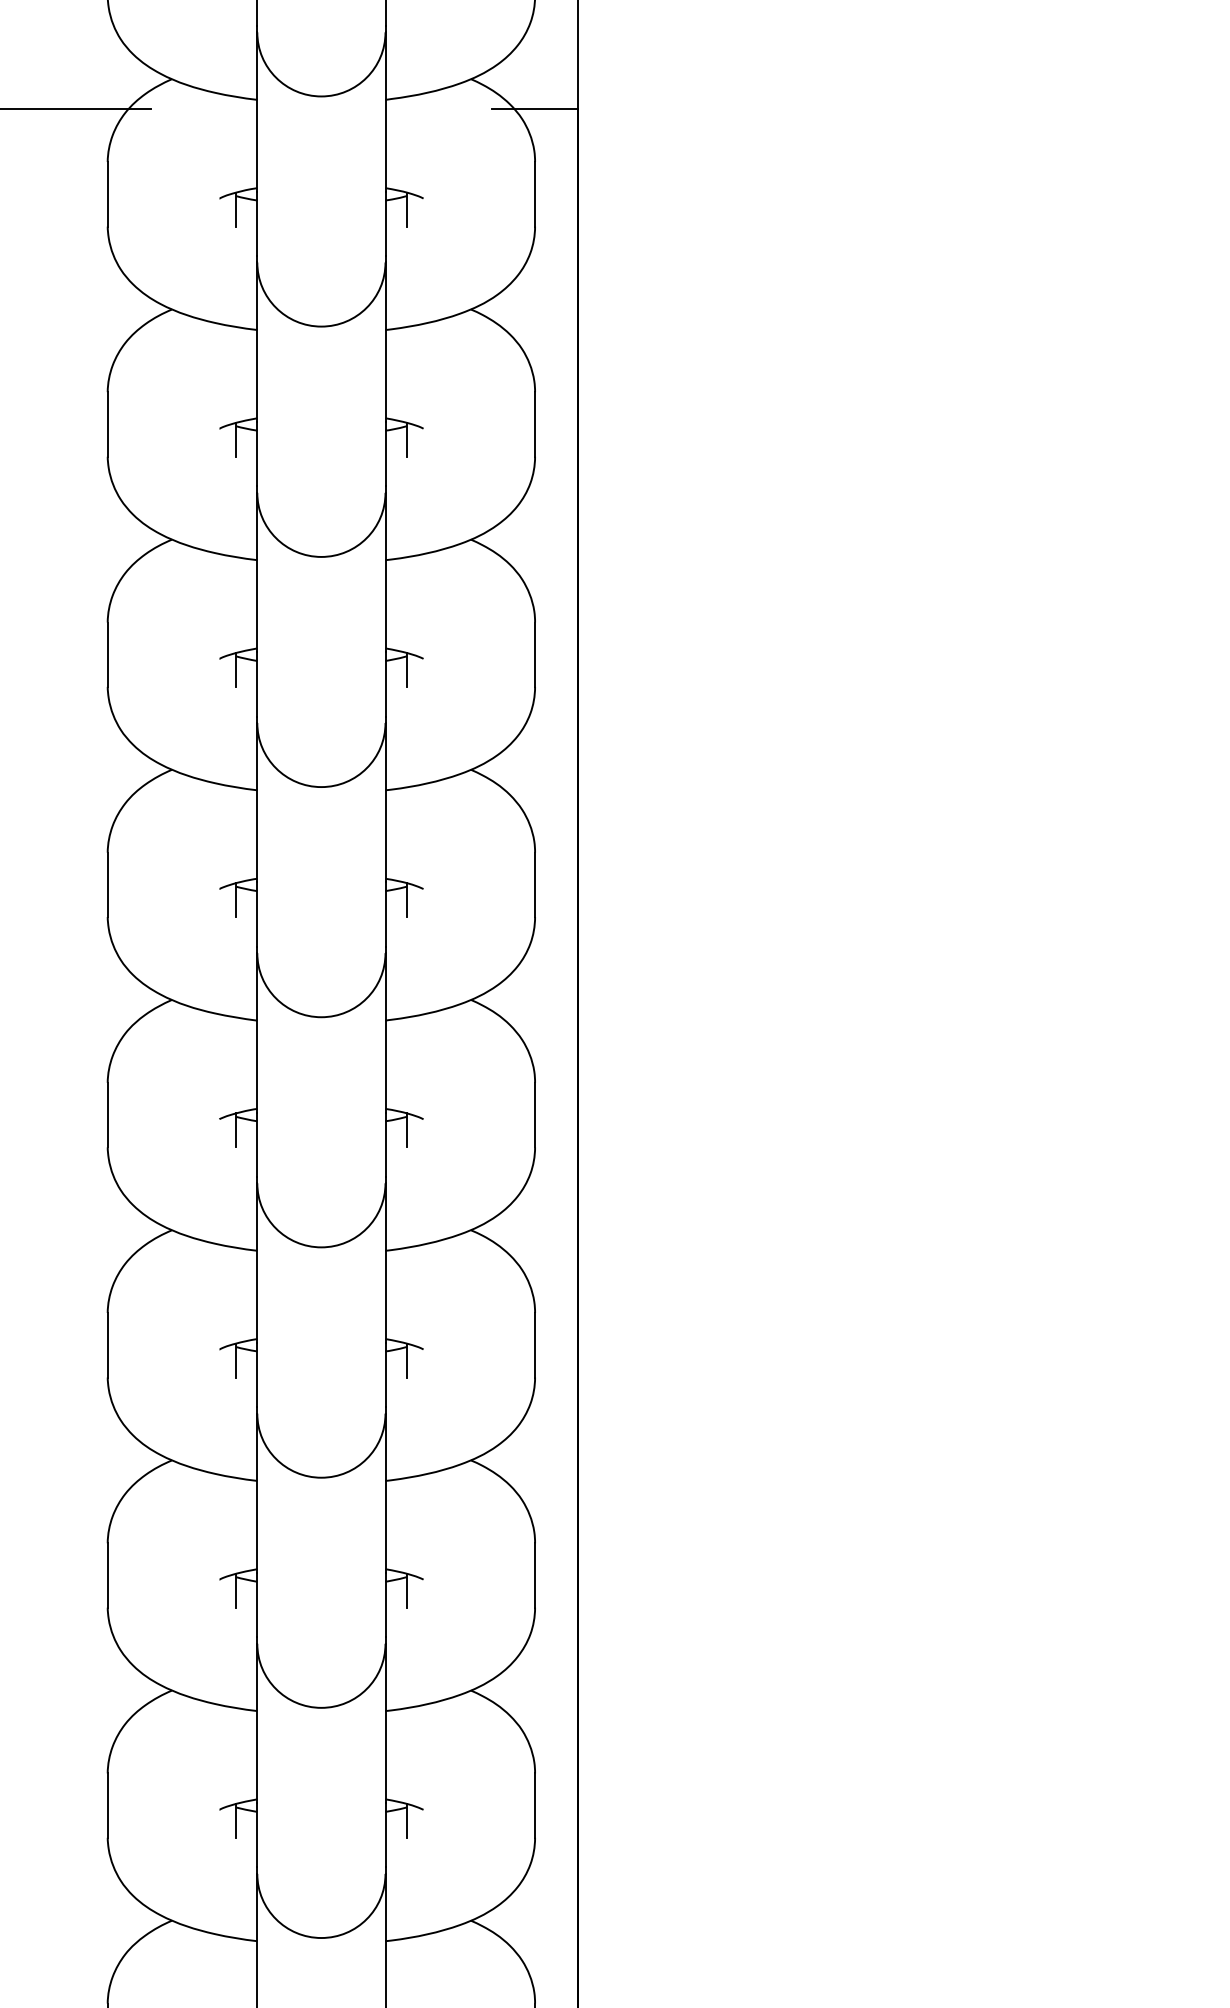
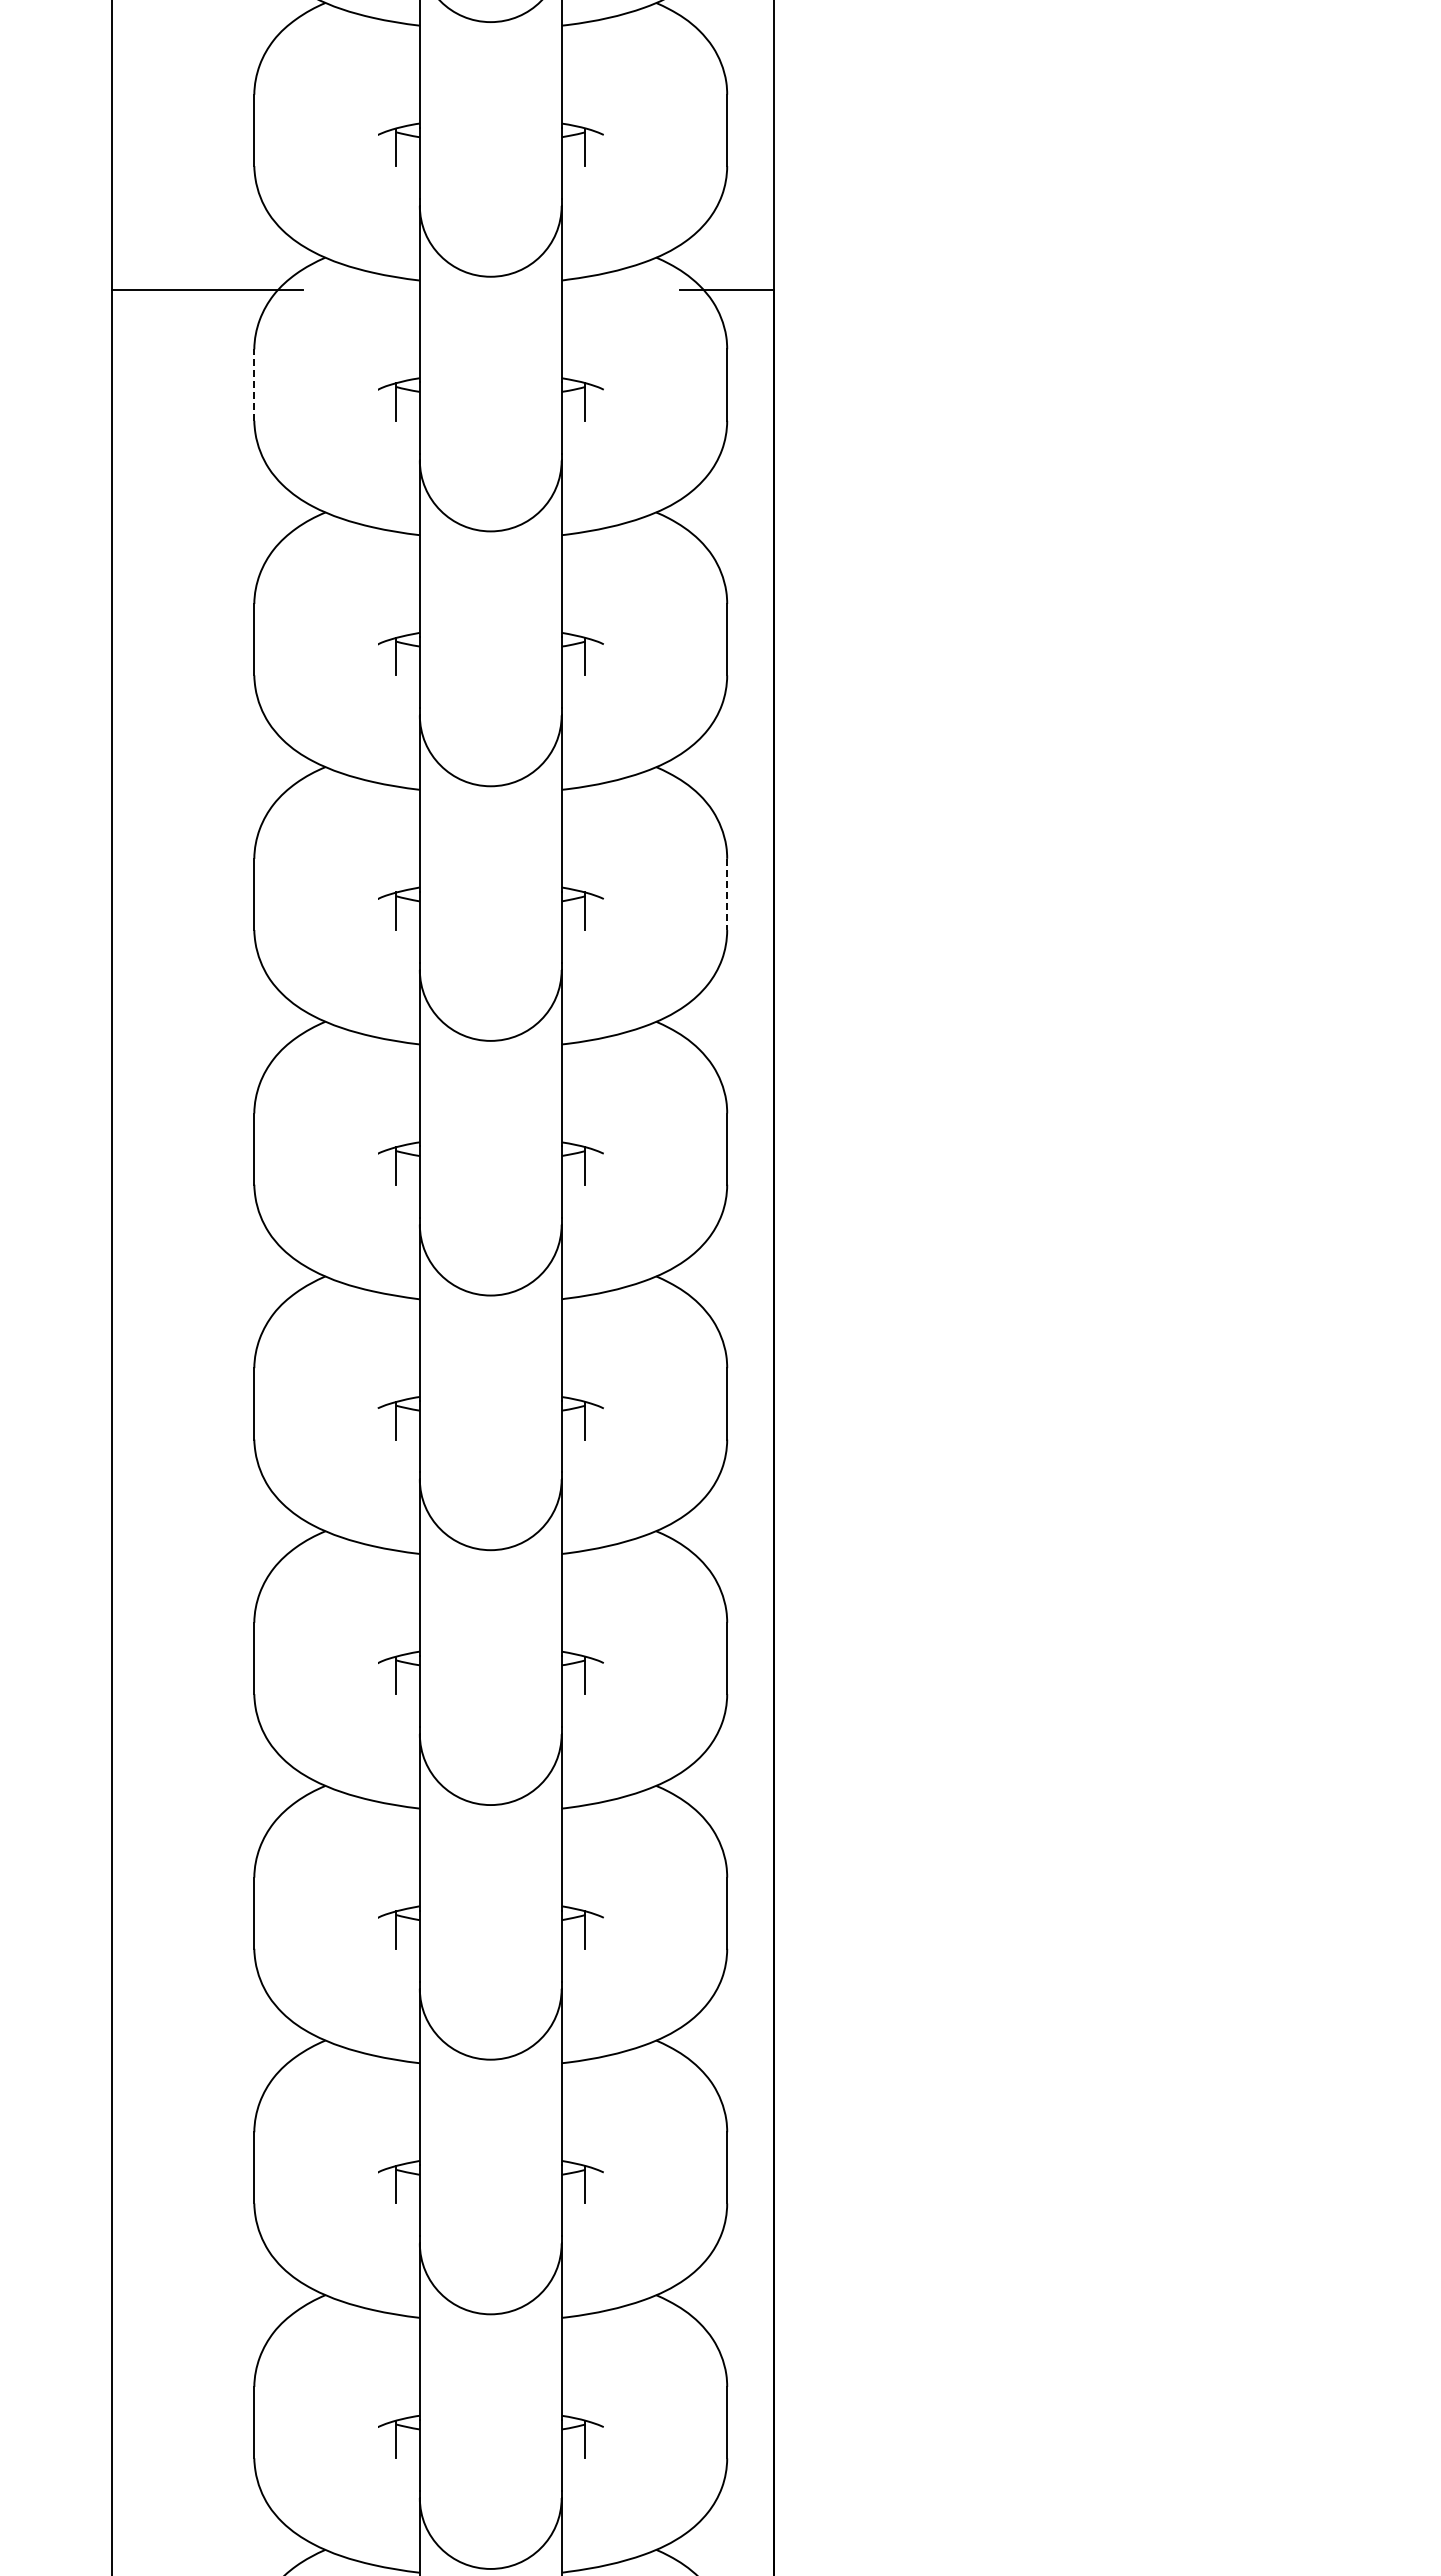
line: (107, 194) -> (254, 385), solid -> dashed
line: (535, 654) -> (727, 894), solid -> dashed

